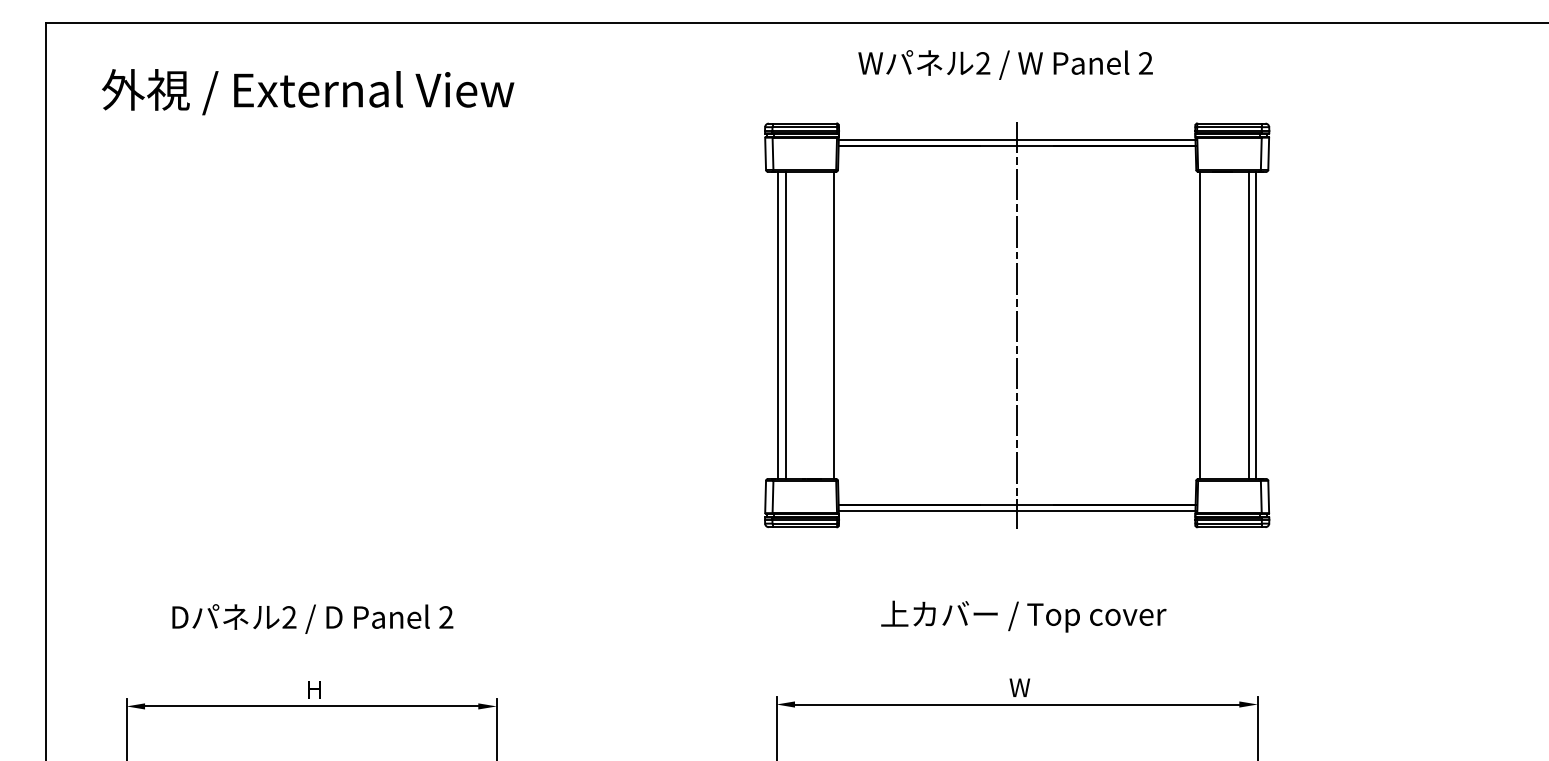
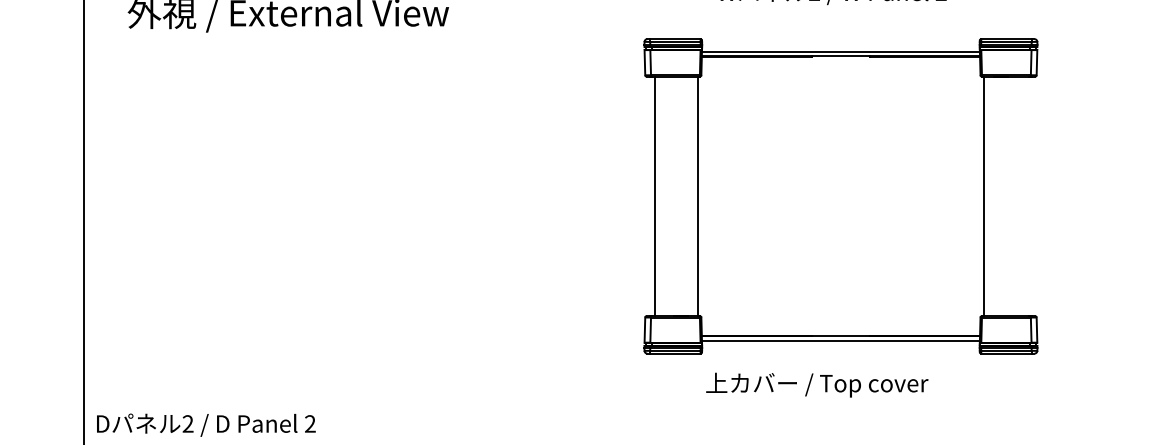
line: (785, 325) -> (660, 196), removed
line: (1017, 325) -> (841, 196), removed
line: (1248, 325) -> (1021, 196), removed
line: (1255, 325) -> (1026, 196), removed
text: (1023, 616) -> (817, 385), moved
text: (312, 618) -> (206, 424), moved

